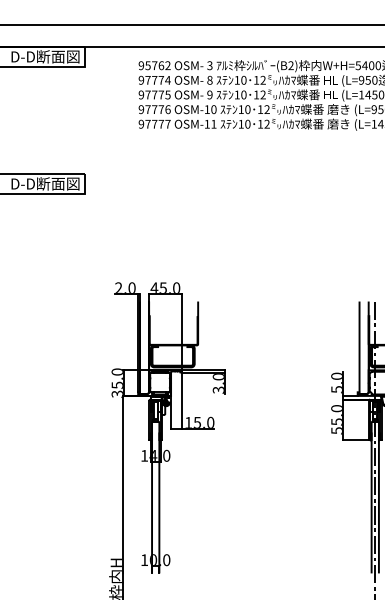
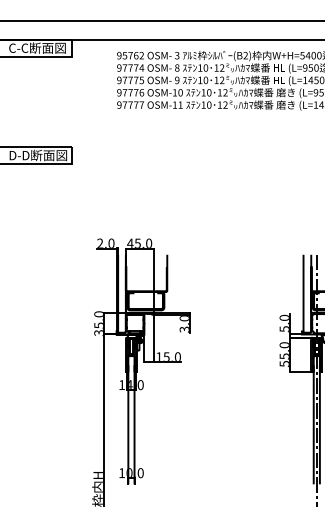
text: (45, 56) -> (38, 47), D-D断面図 -> C-C断面図

